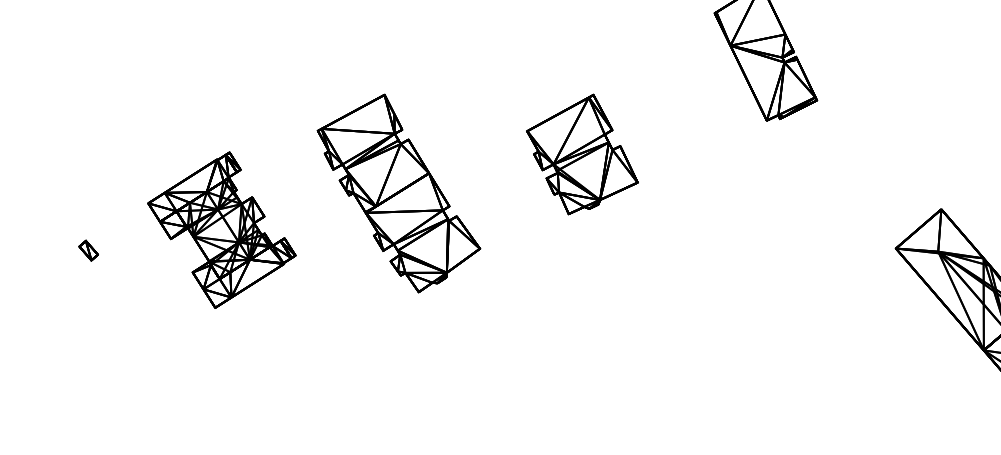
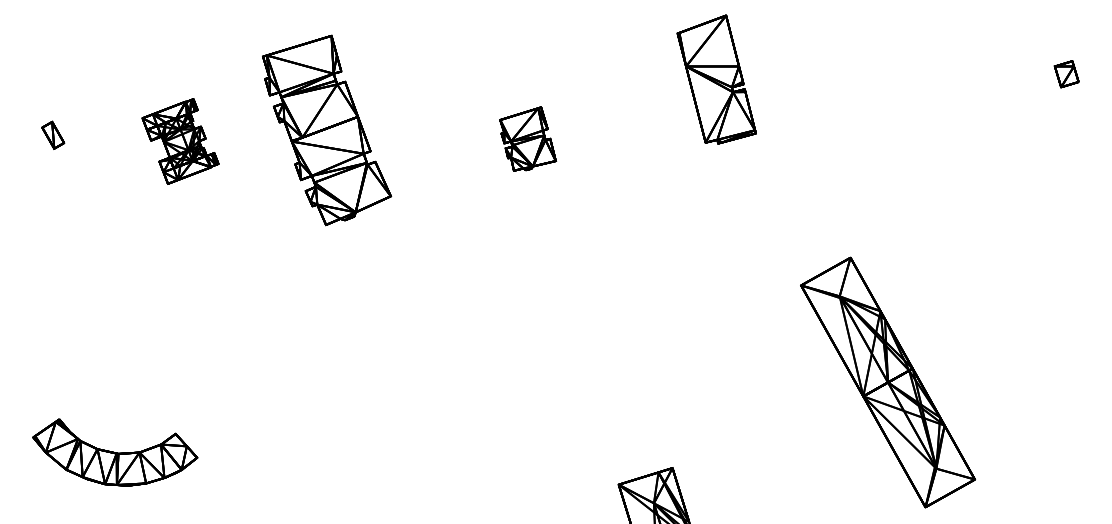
part: (581, 153) -> (527, 138), size x0.6
part: (400, 193) -> (327, 130), moved
part: (222, 230) -> (180, 141), size x0.6
part: (88, 250) -> (52, 135), size x1.4

